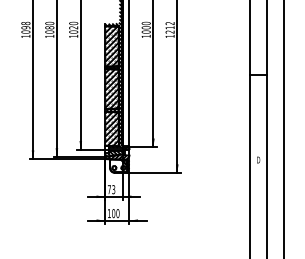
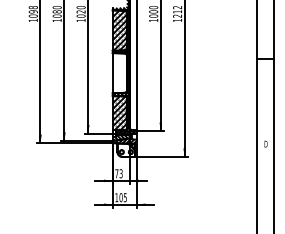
hatch: (112, 89) -> (119, 73), removed
text: (117, 213) -> (124, 197), 100 -> 105

